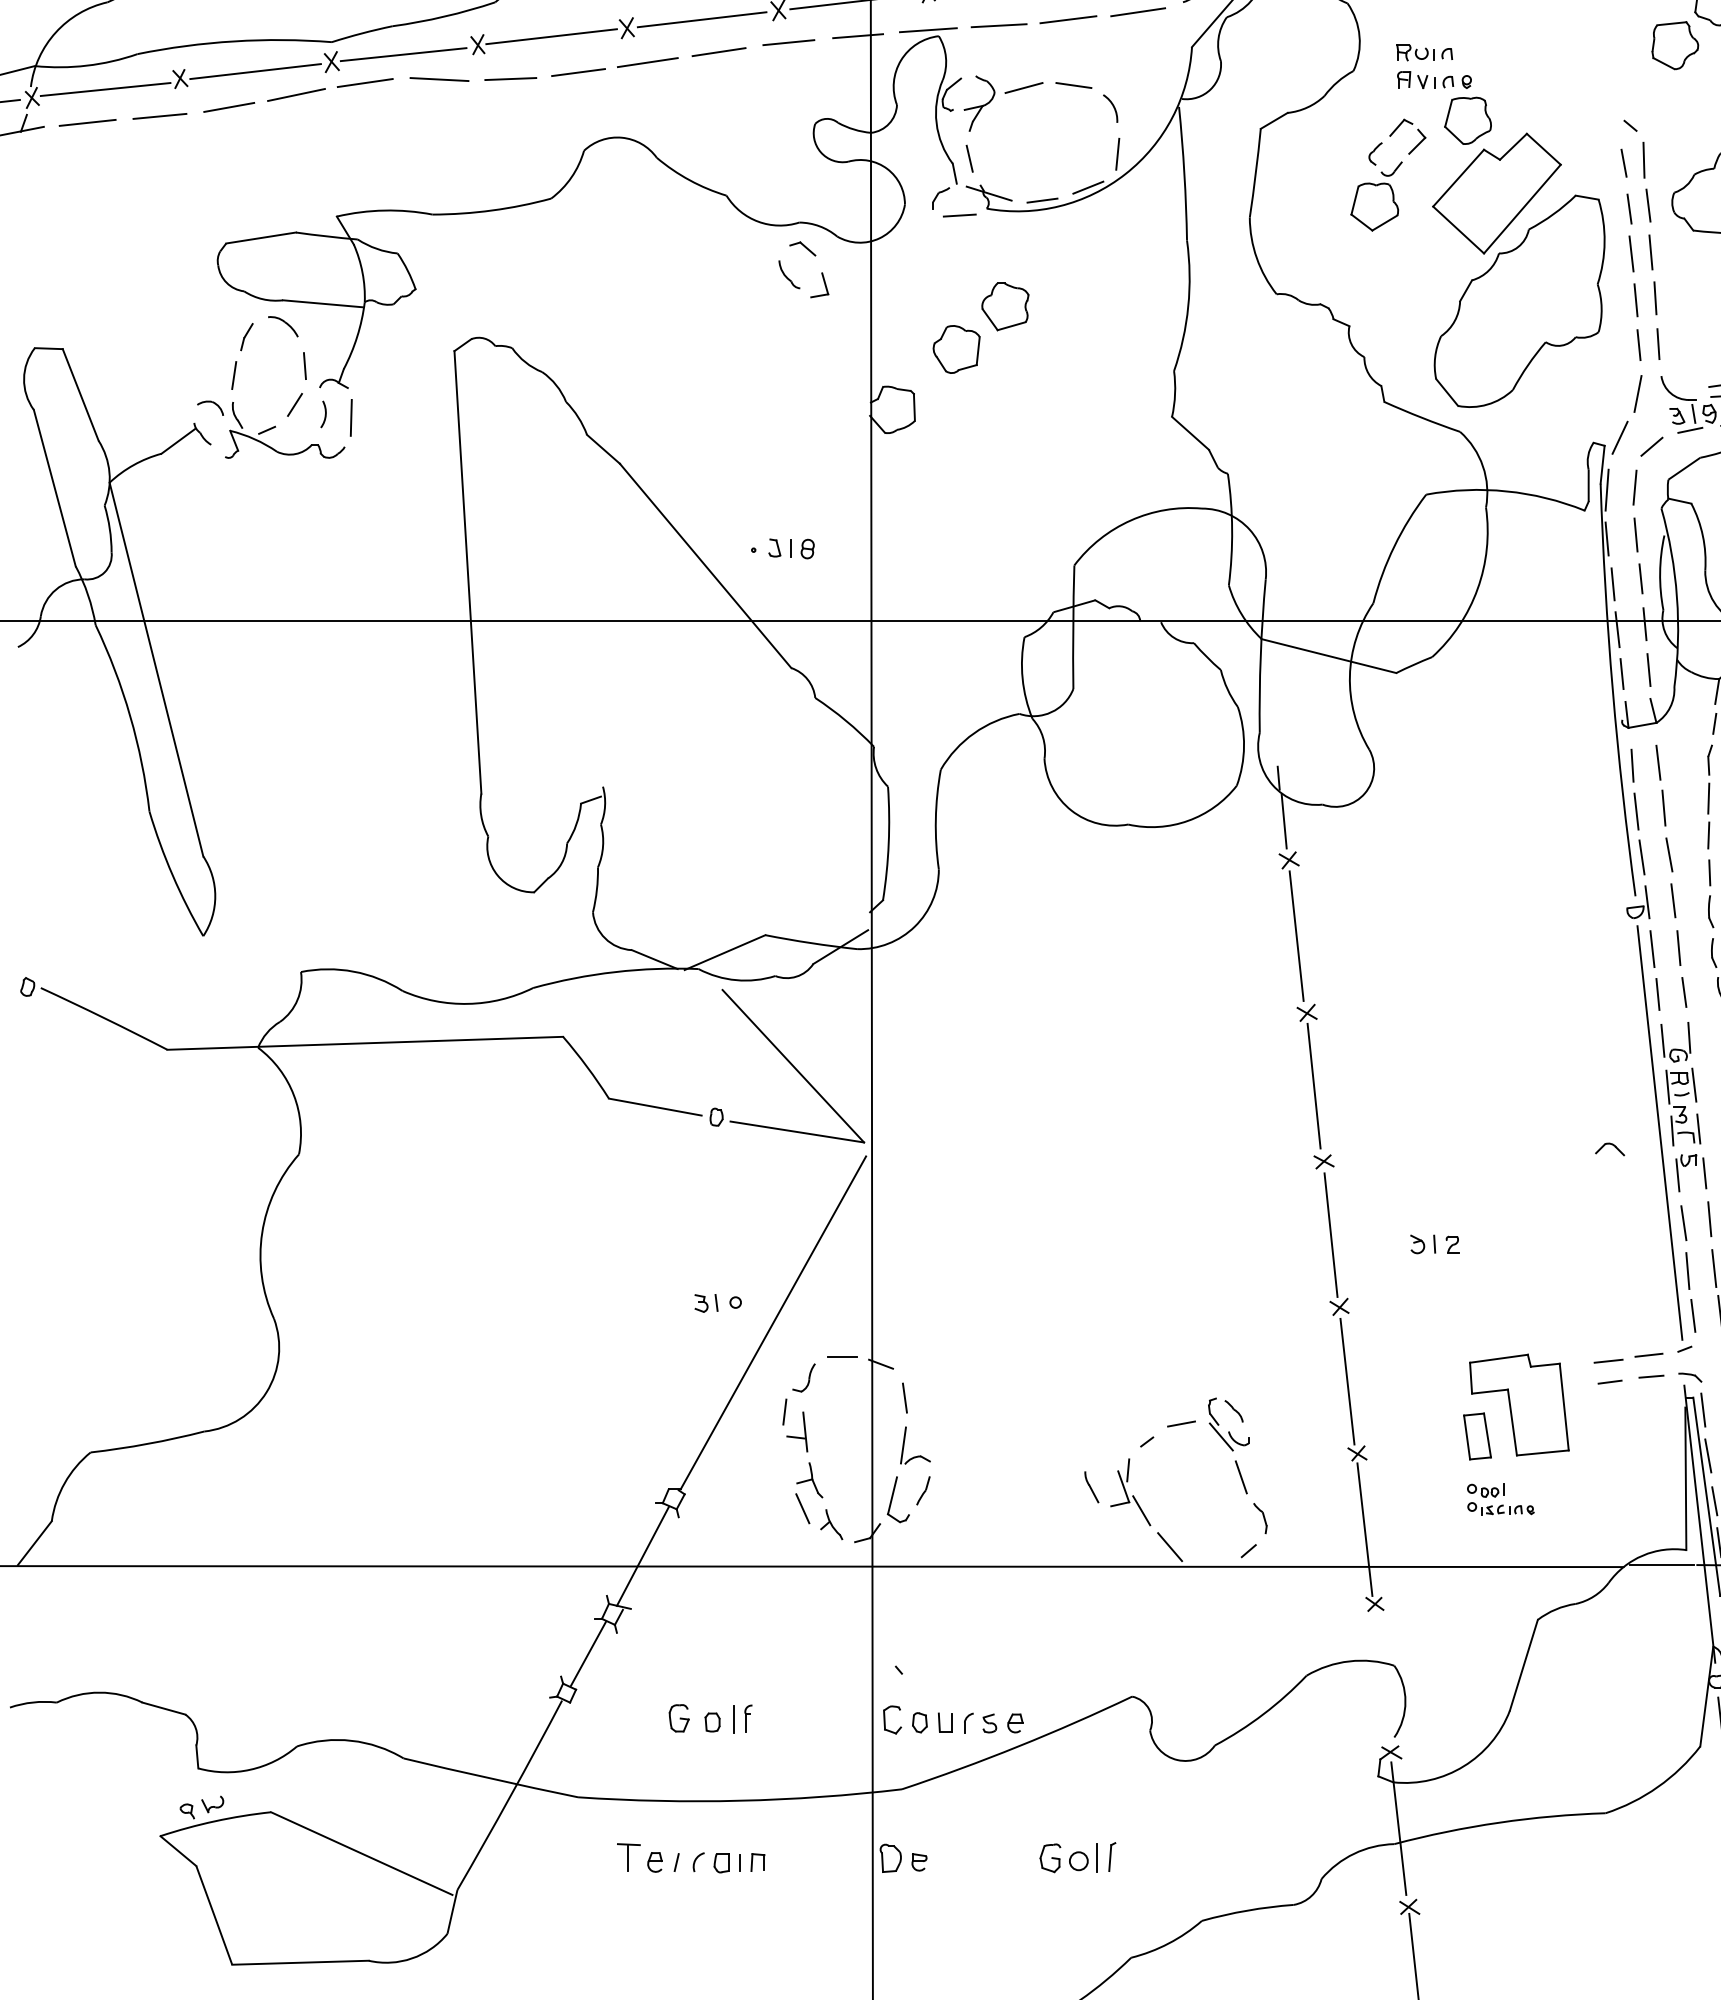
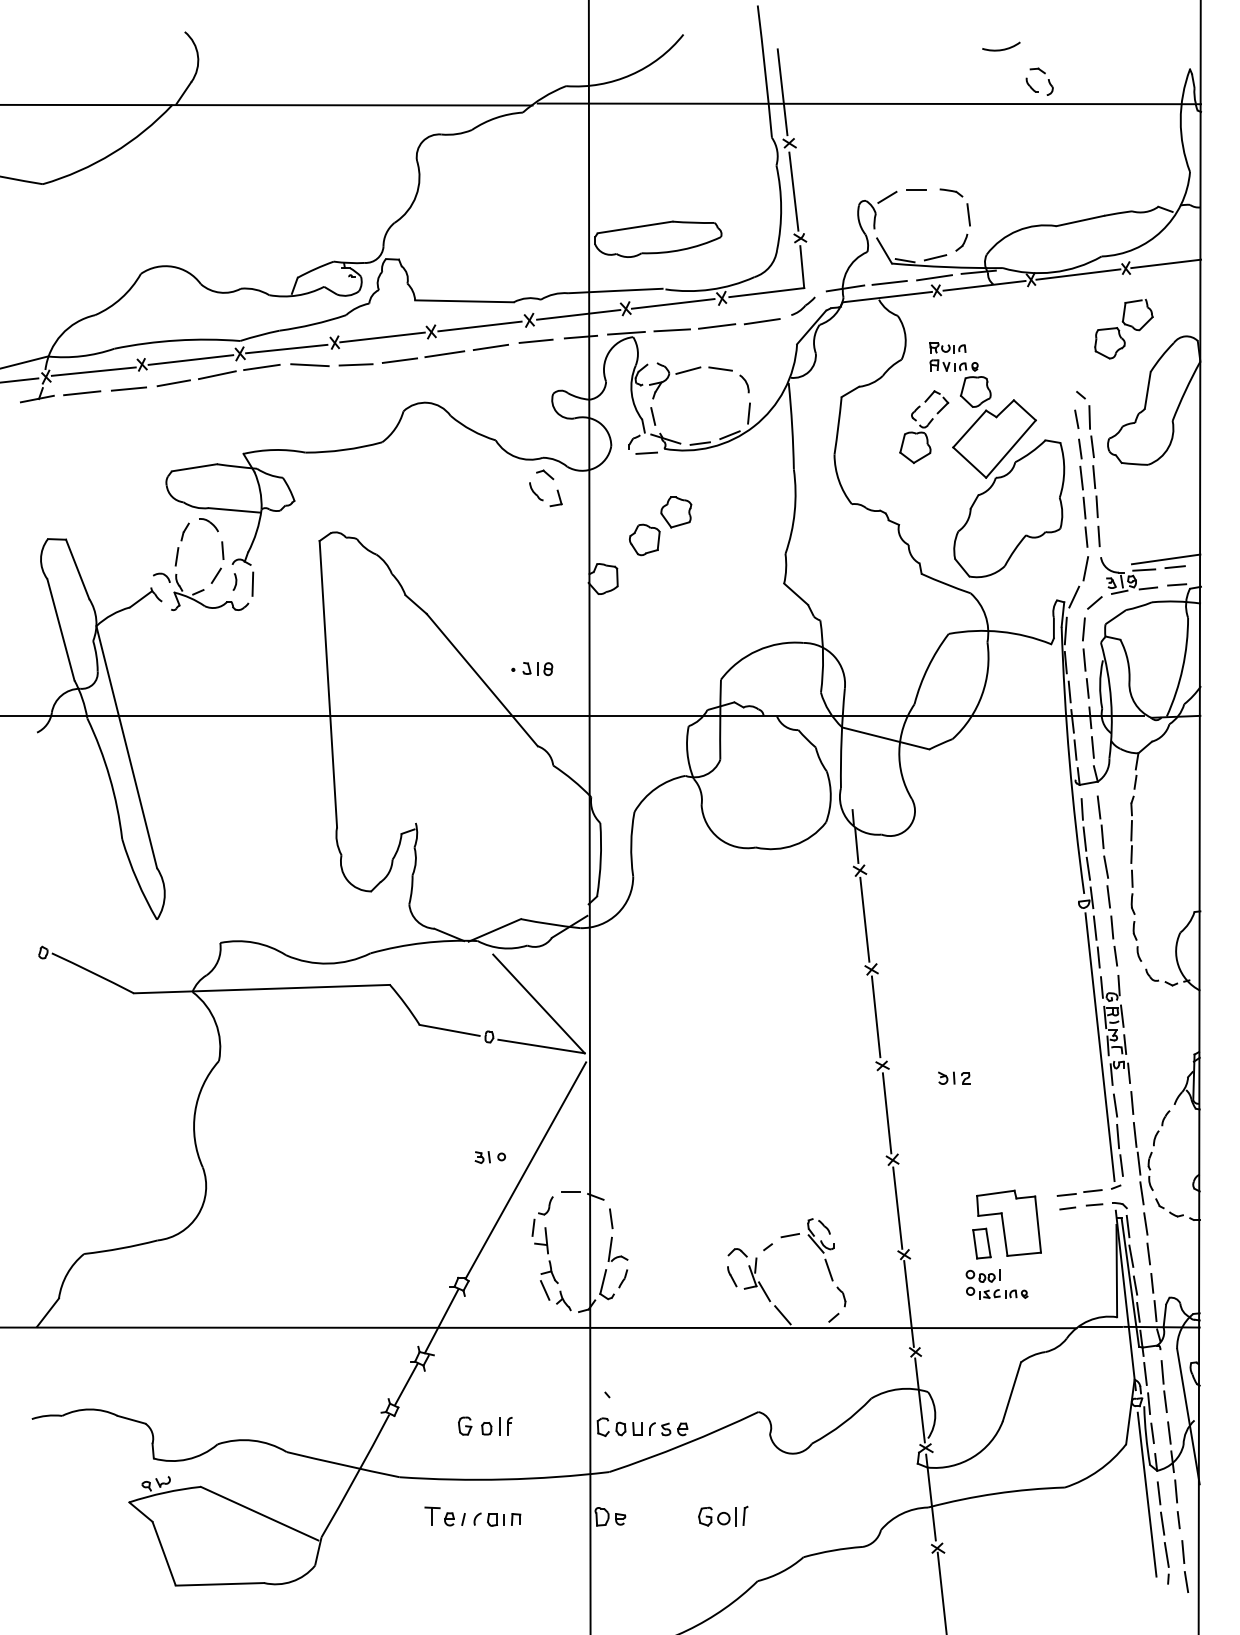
part: (1609, 1148) -> (737, 1252), moved
part: (1435, 1243) -> (954, 1077), moved
part: (1500, 1499) -> (996, 1284), size x1.43
line: (1381, 1678) -> (919, 1400), added

